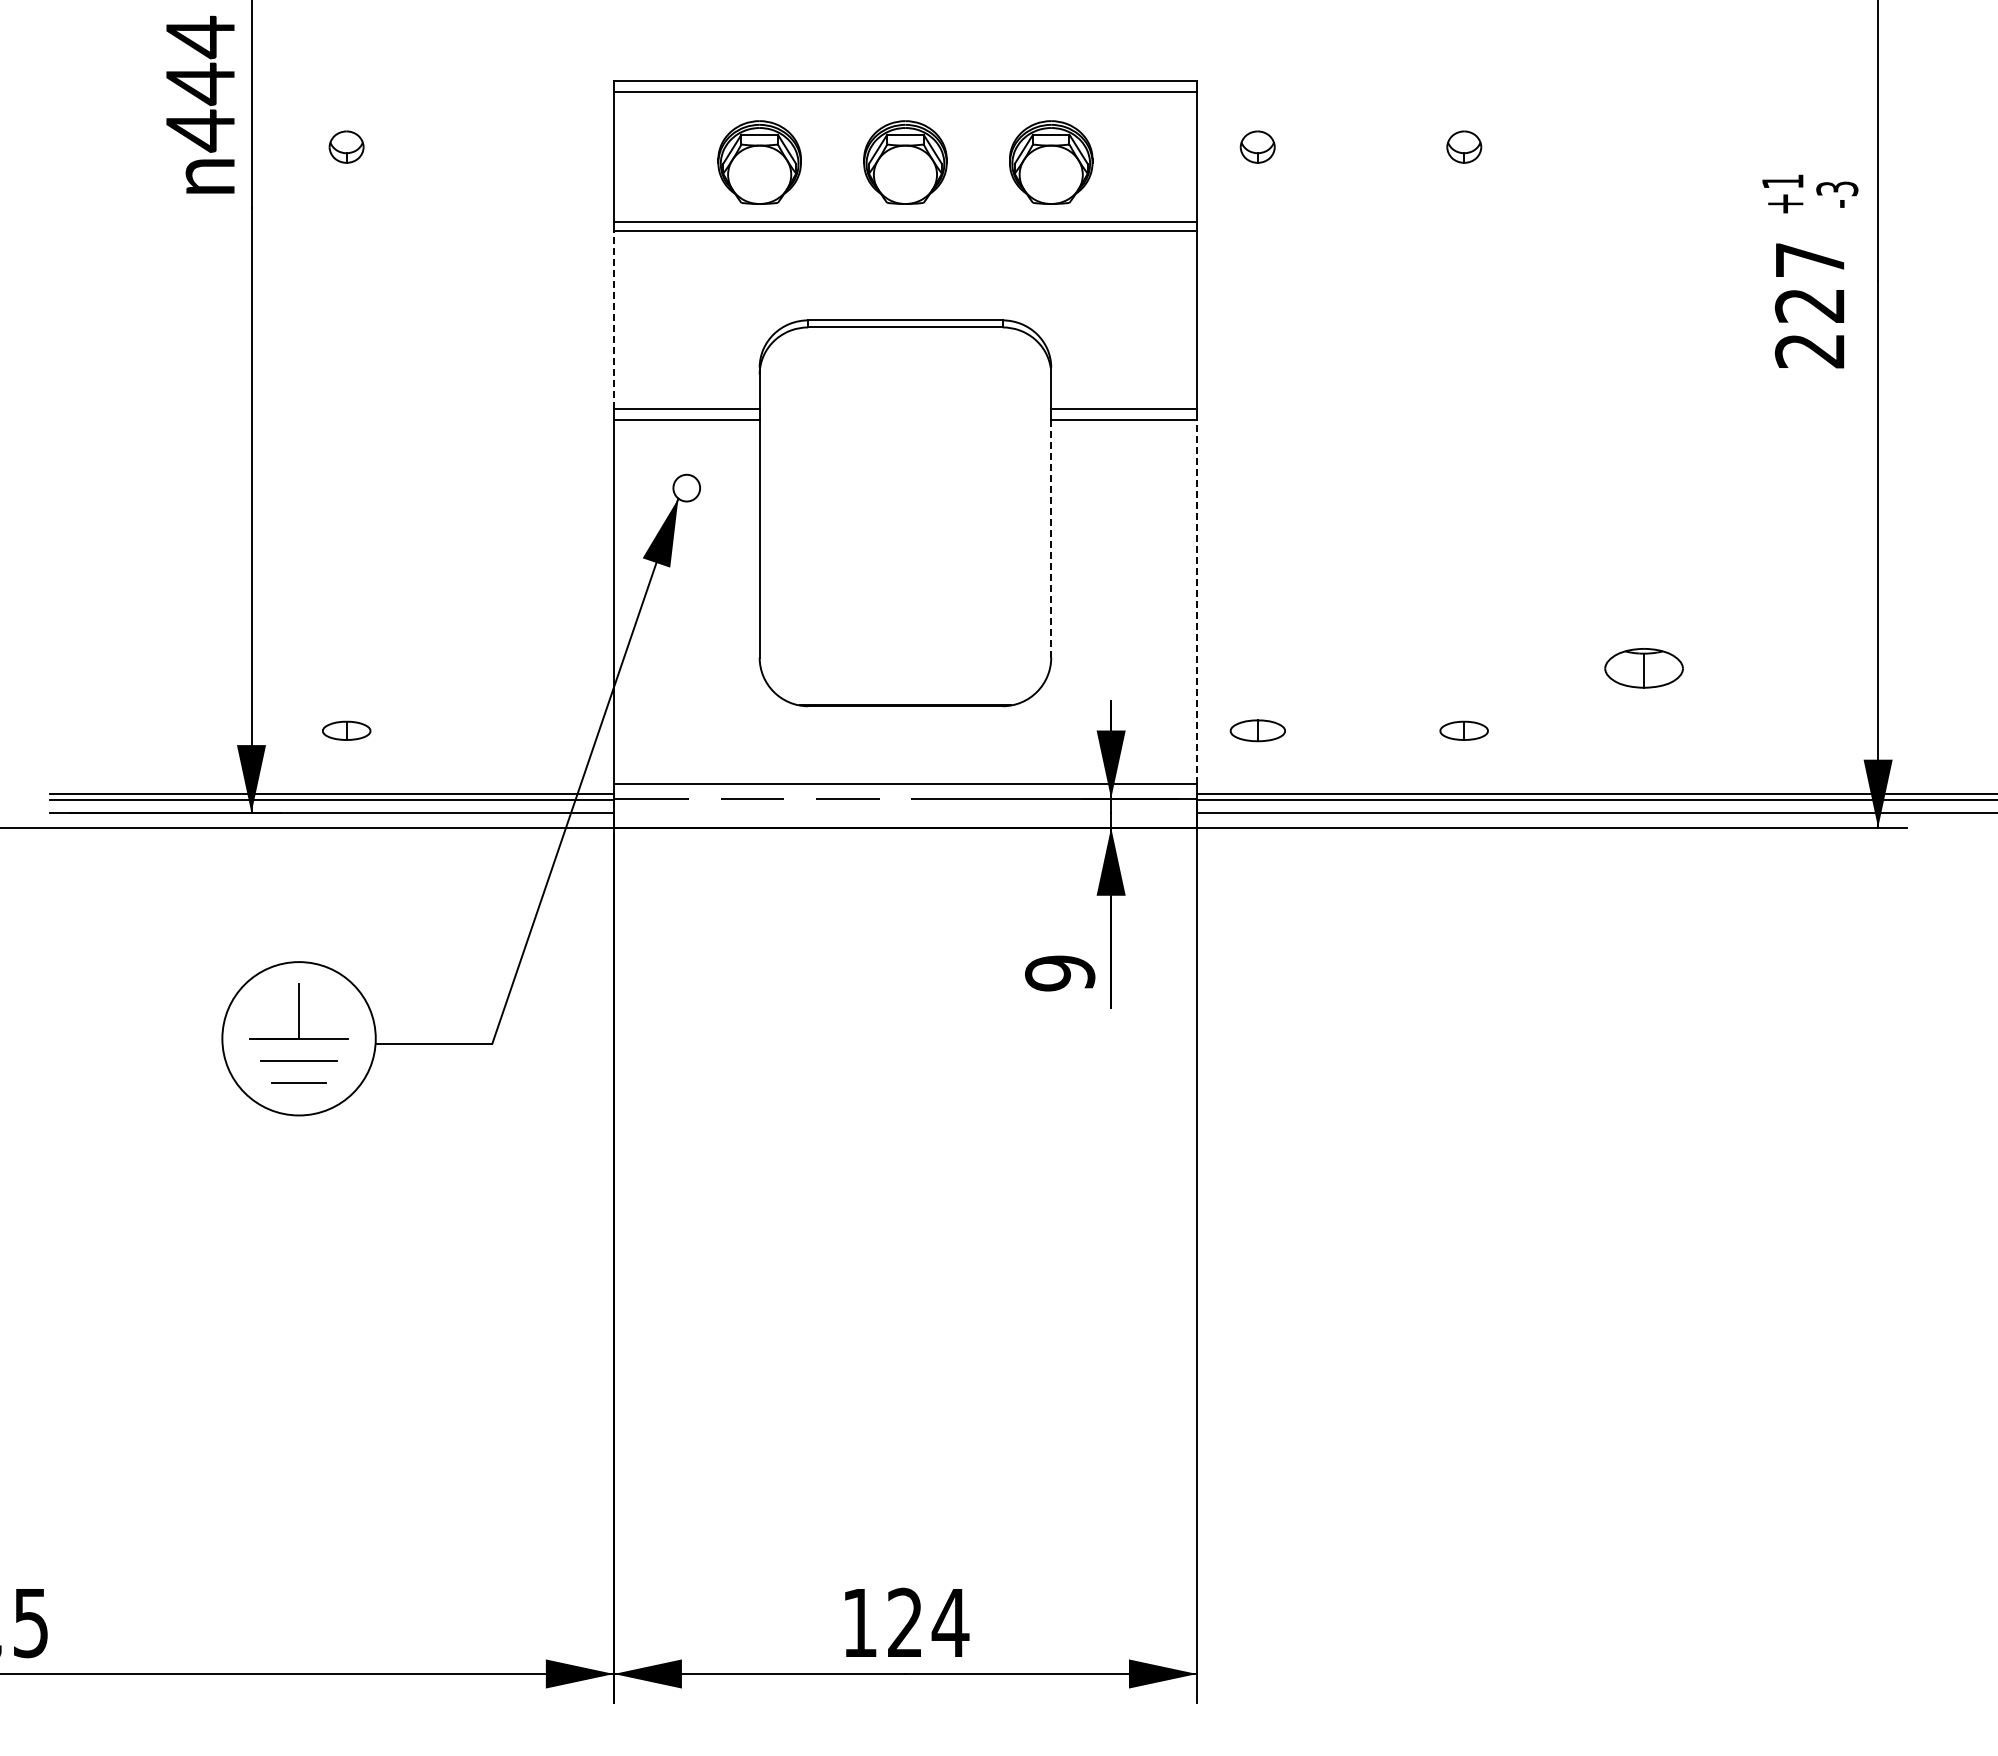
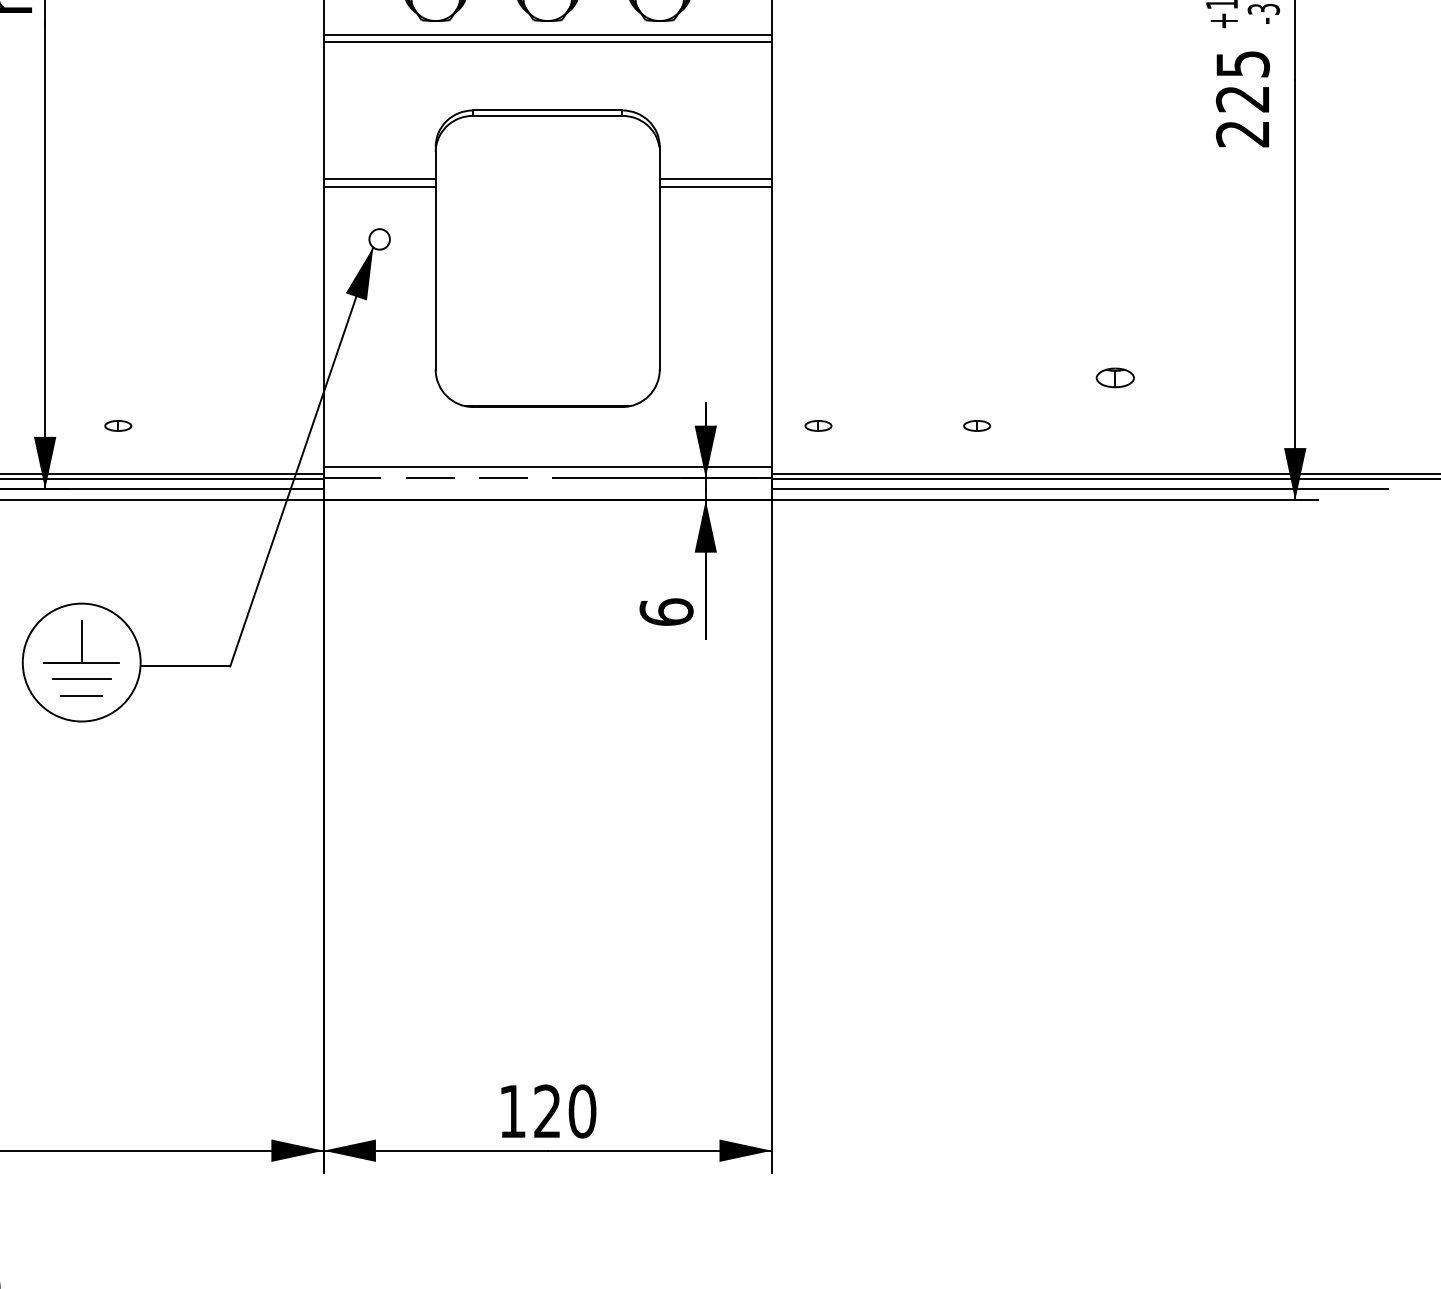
text: (1810, 260) -> (1243, 64), 227 -> 225
line: (613, 319) -> (323, 109), dashed -> solid
line: (1051, 538) -> (659, 278), dashed -> solid
line: (1197, 602) -> (772, 327), dashed -> solid
part: (1643, 668) -> (1114, 378), size x0.62
part: (346, 730) -> (118, 425), size x0.71
part: (1257, 730) -> (818, 425), size x0.62
part: (1464, 730) -> (977, 425), size x0.71
text: (1060, 973) -> (666, 612), 9 -> 6
text: (950, 1622) -> (582, 1111), 124 -> 120

